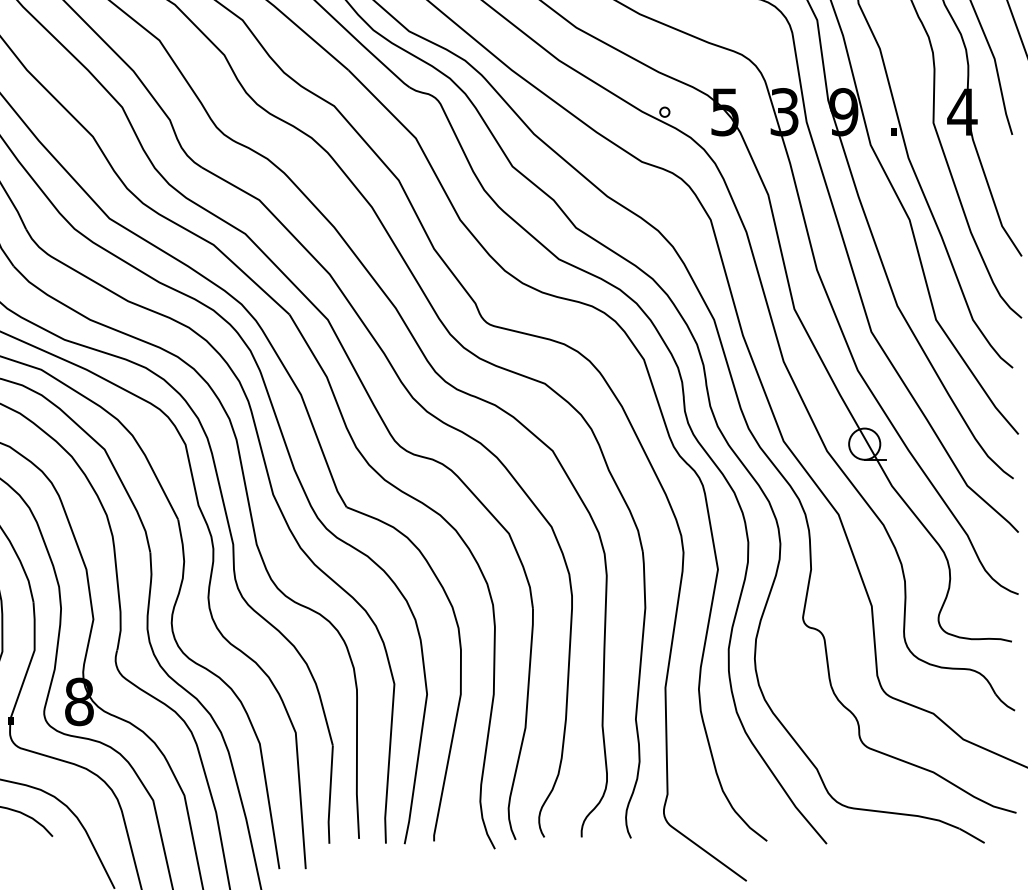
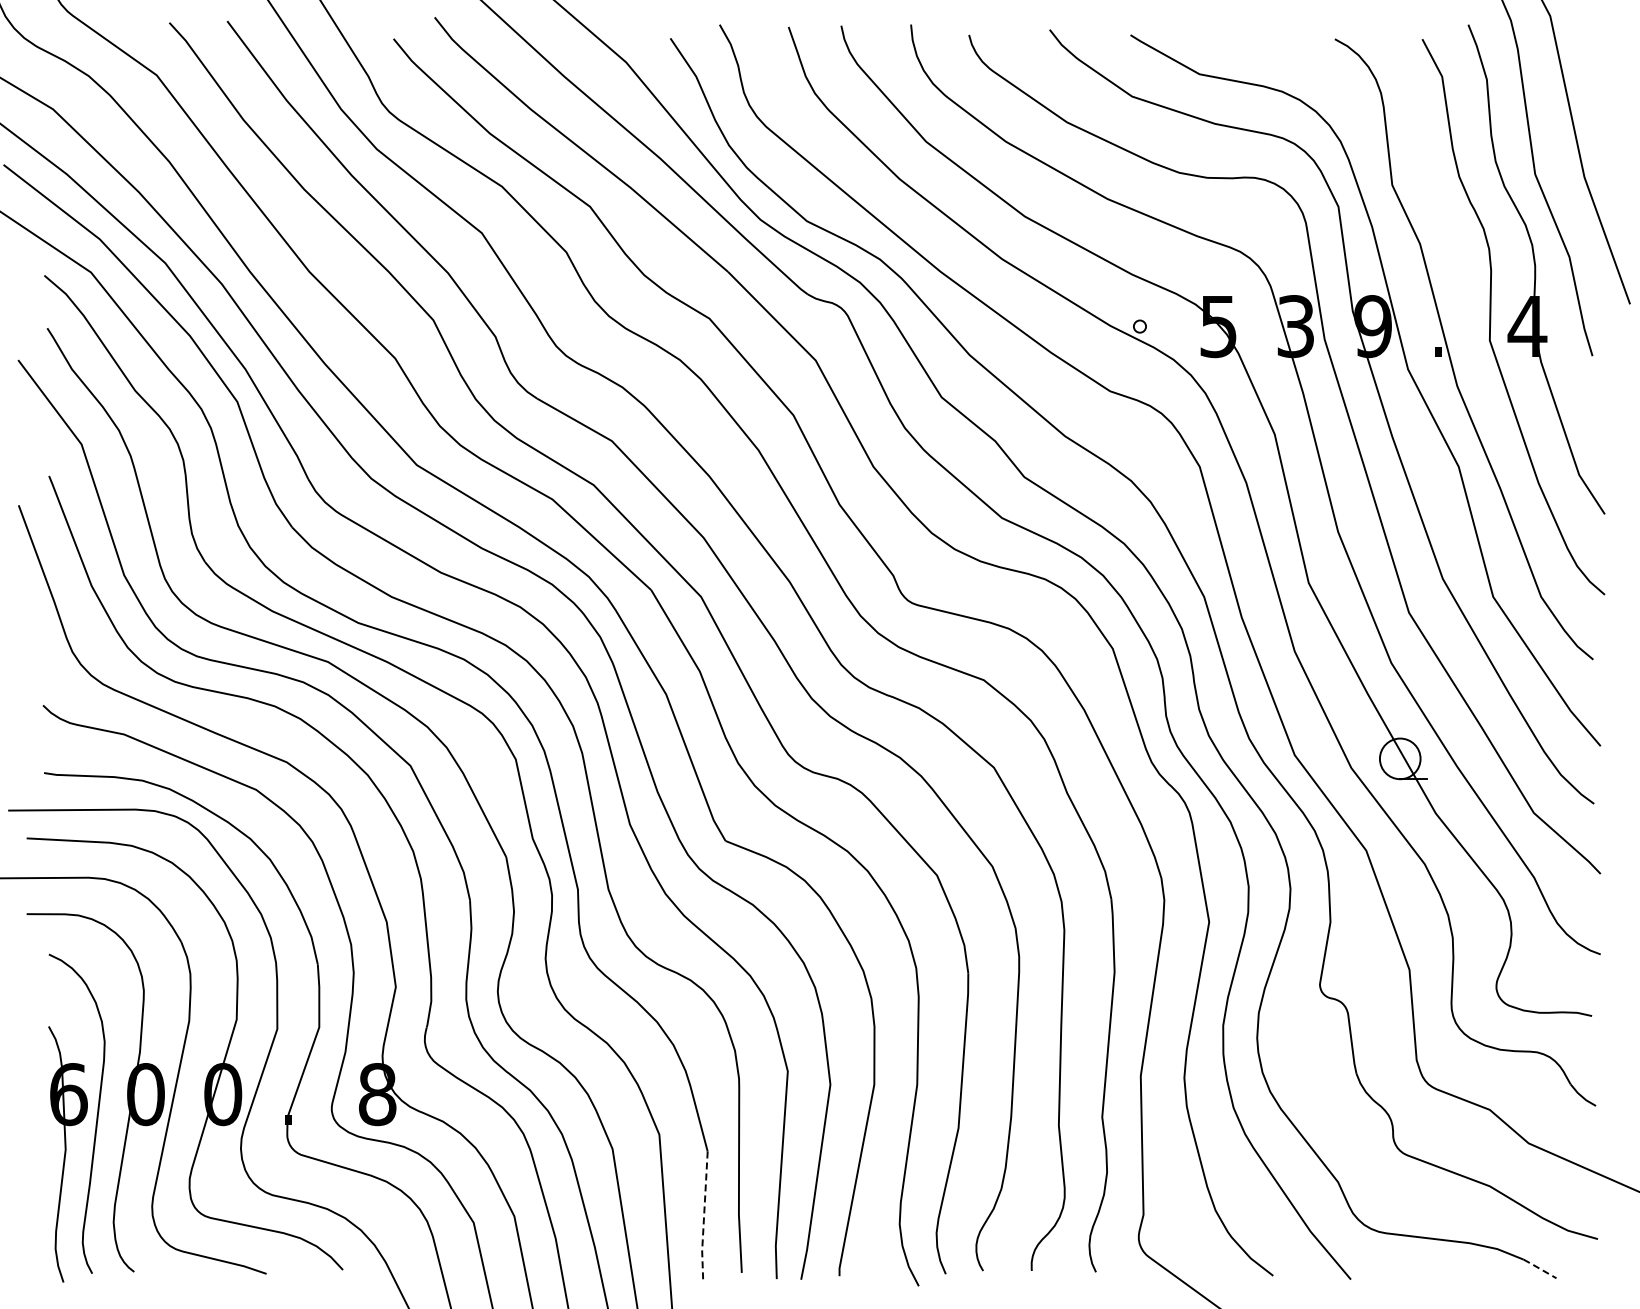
line: (330, 795) -> (704, 1216), solid -> dashed
line: (971, 835) -> (1539, 1268), solid -> dashed

